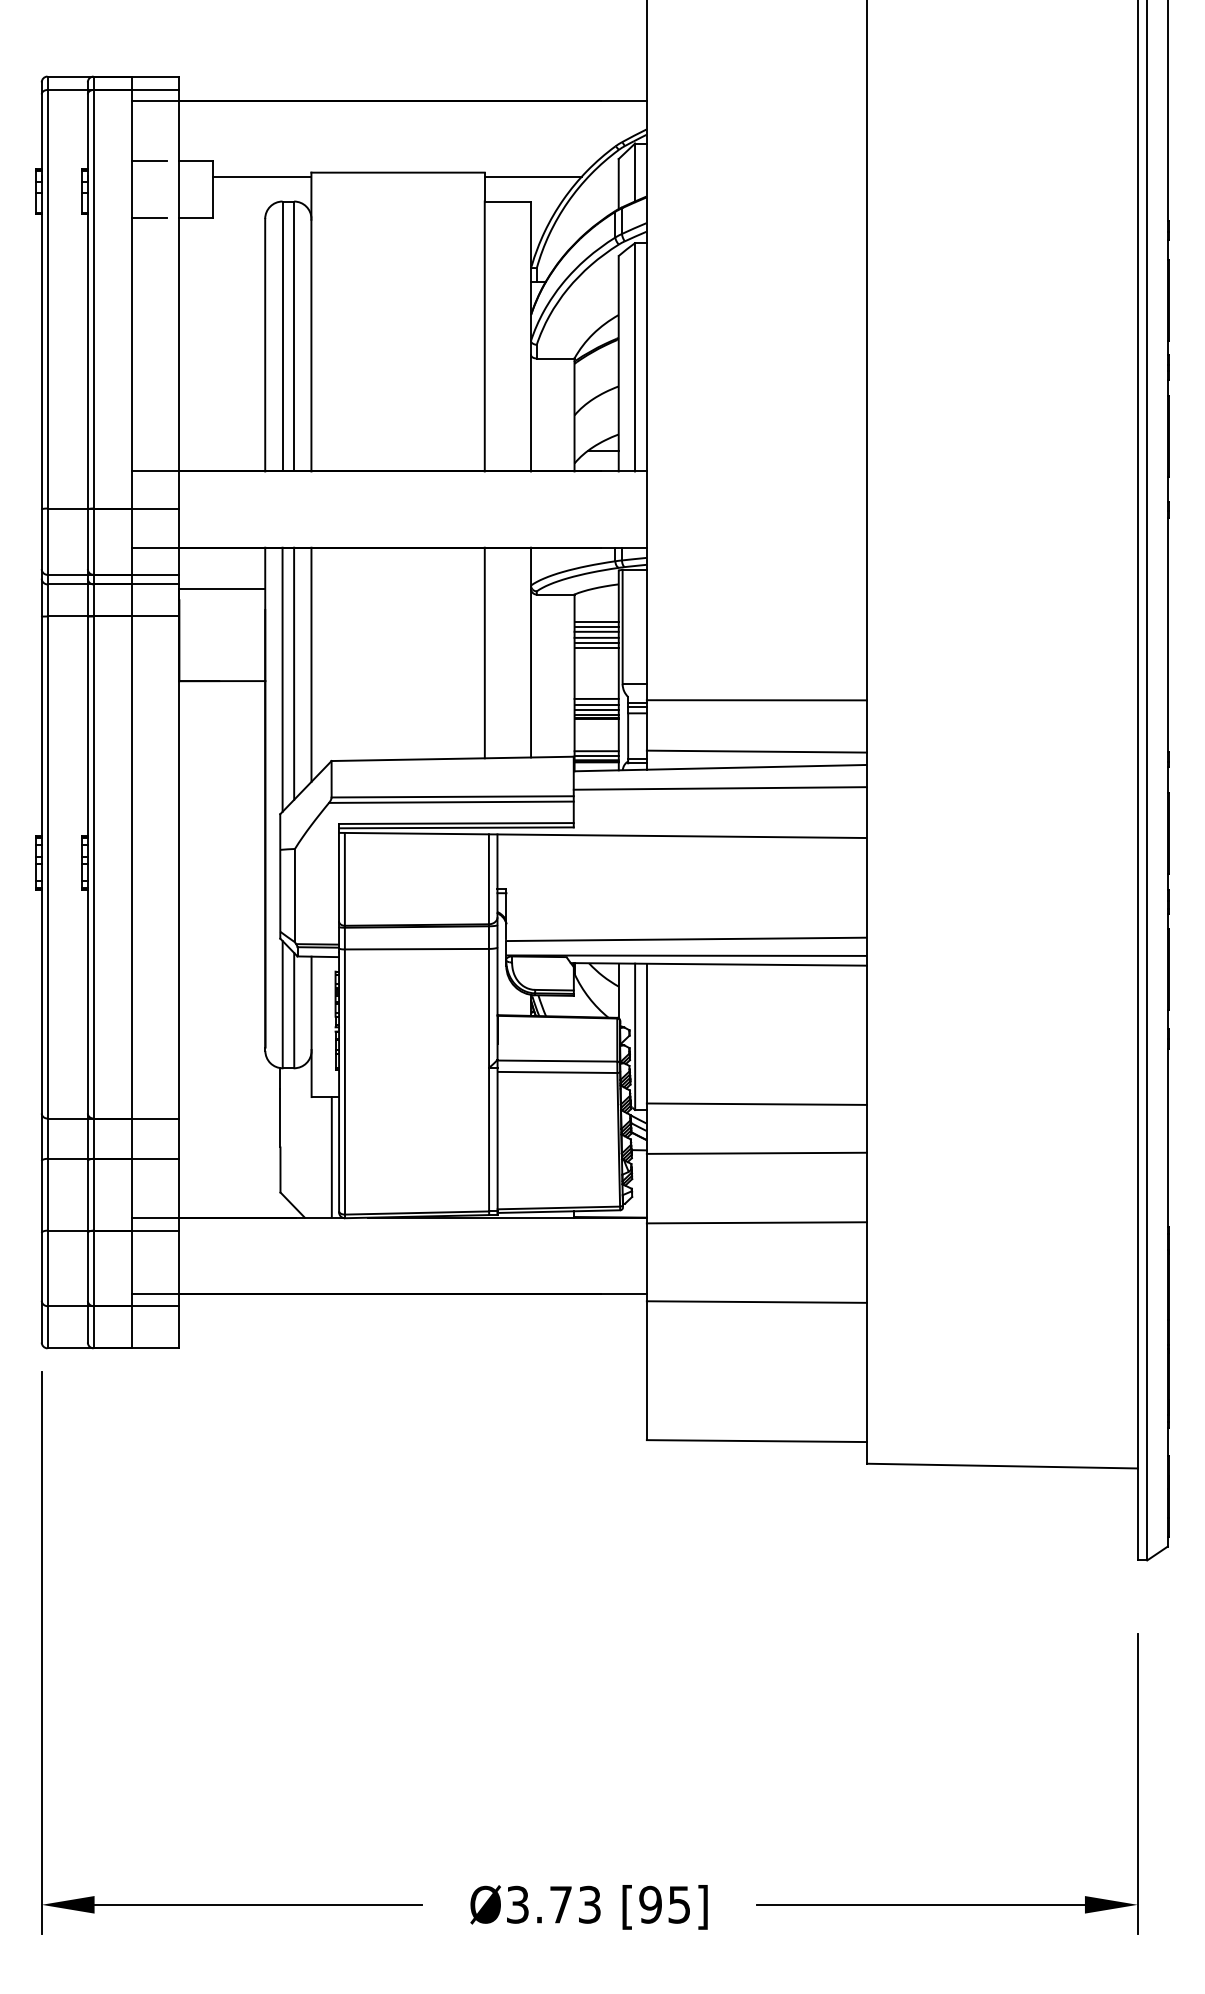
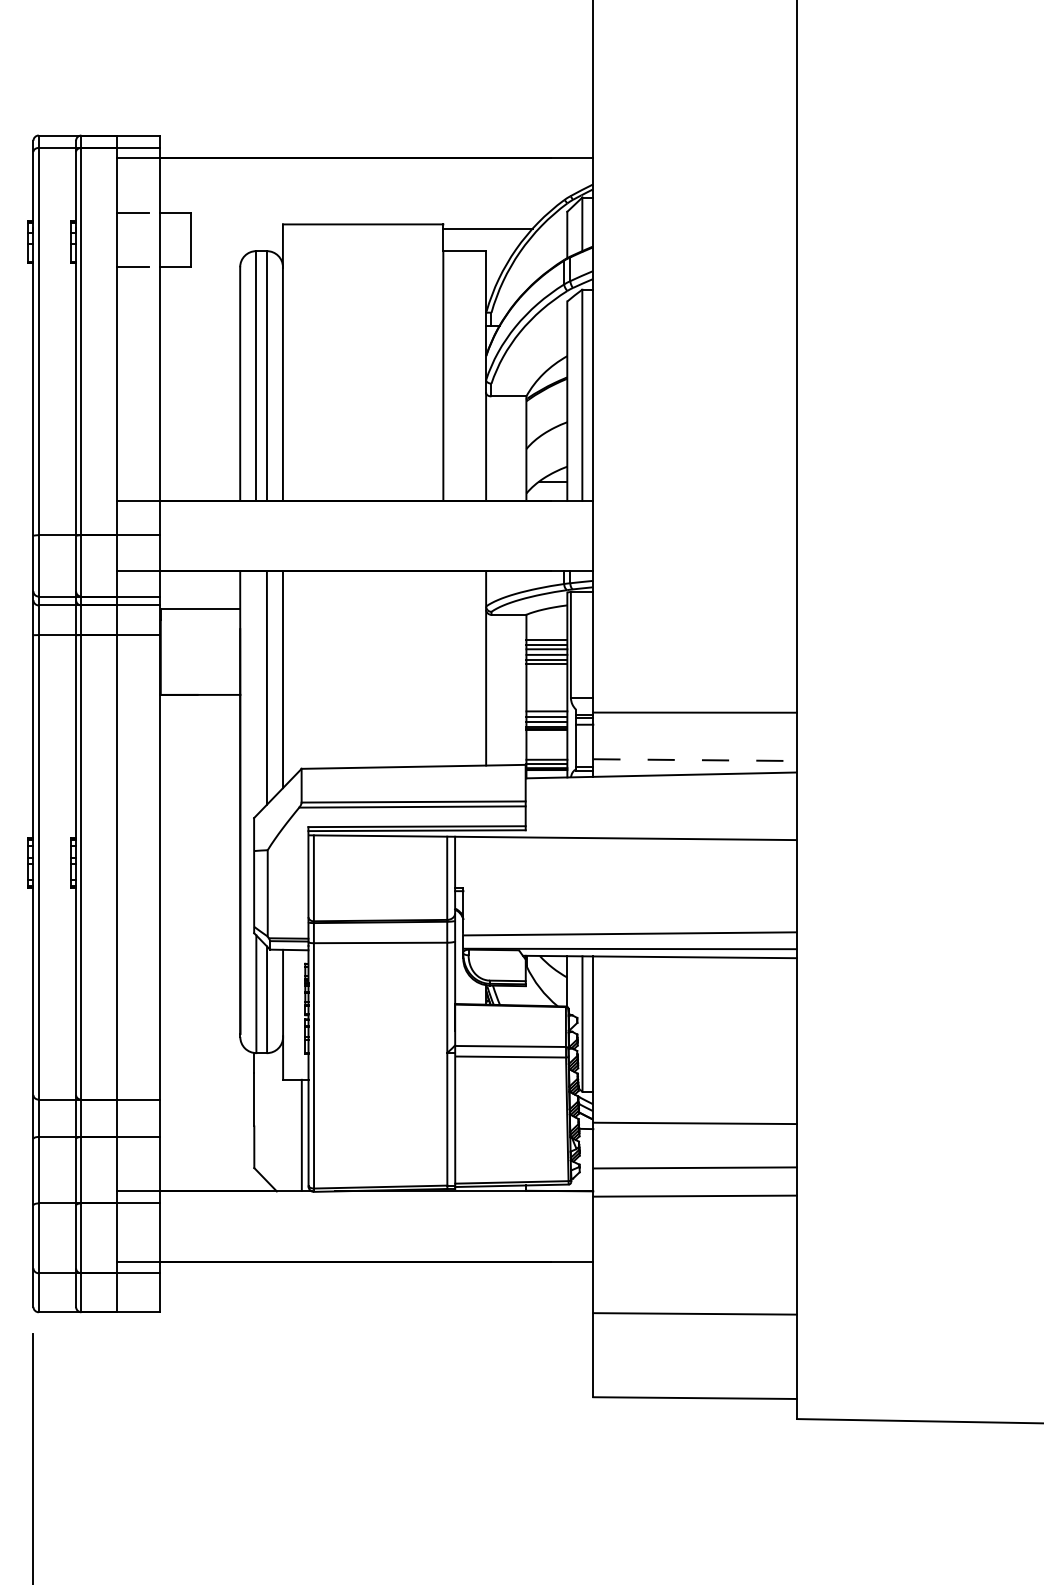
line: (261, 177) -> (236, 228), removed
line: (484, 652) -> (443, 668), removed
line: (282, 679) -> (256, 693), removed
line: (757, 751) -> (695, 760), solid -> dashed
line: (719, 788) -> (660, 794), removed
line: (756, 1103) -> (694, 1122), moved
line: (756, 1152) -> (694, 1167), moved
line: (756, 1301) -> (694, 1313), moved

